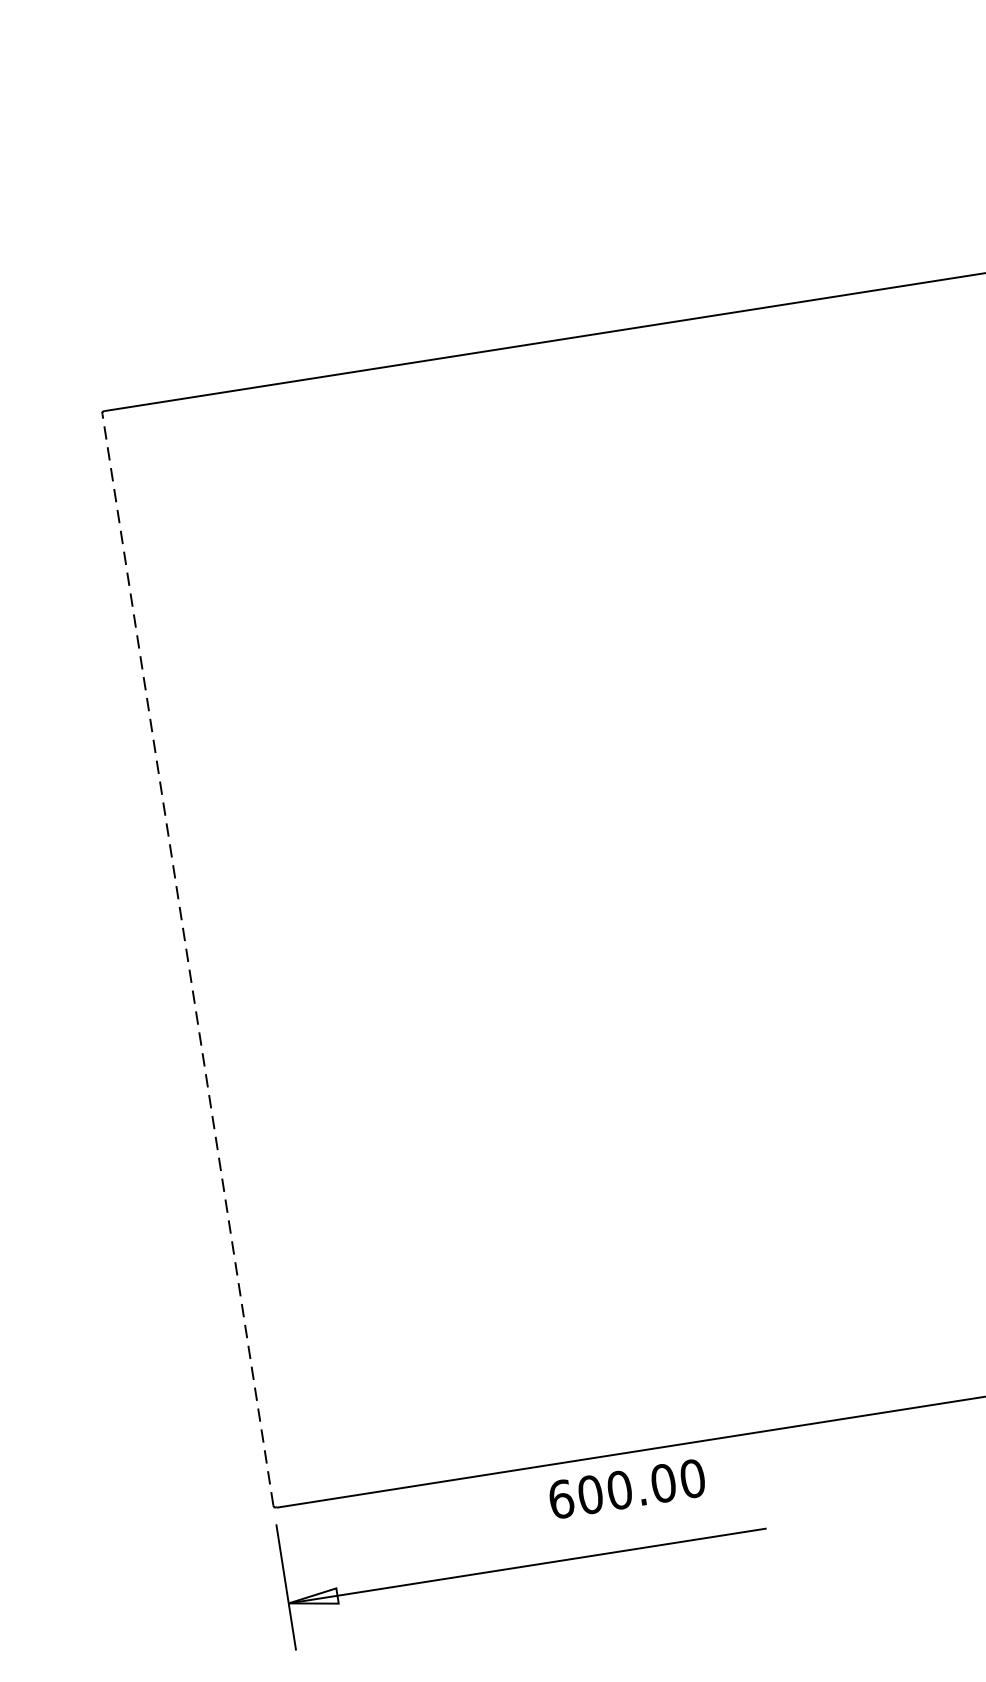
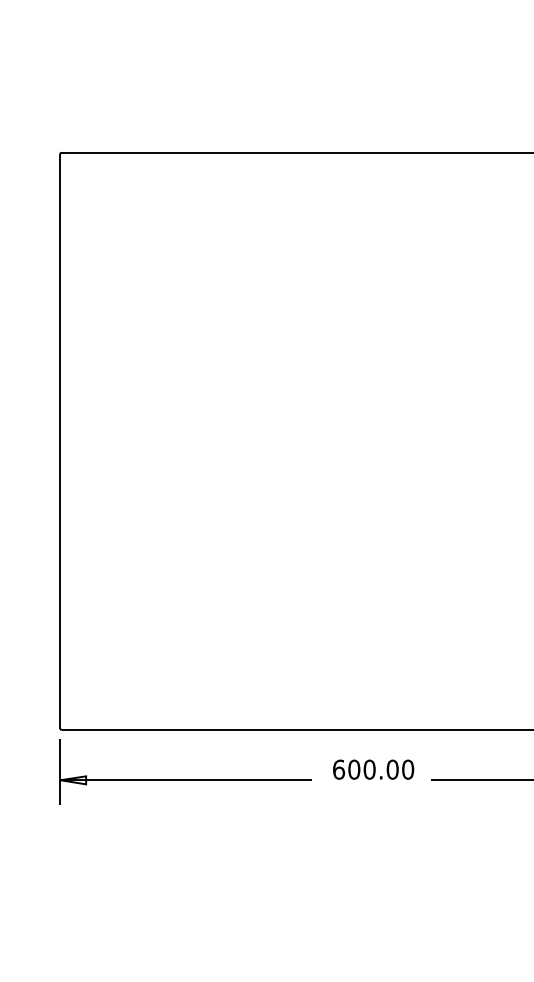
line: (187, 957) -> (60, 440), dashed -> solid
text: (626, 1488) -> (373, 769), moved

